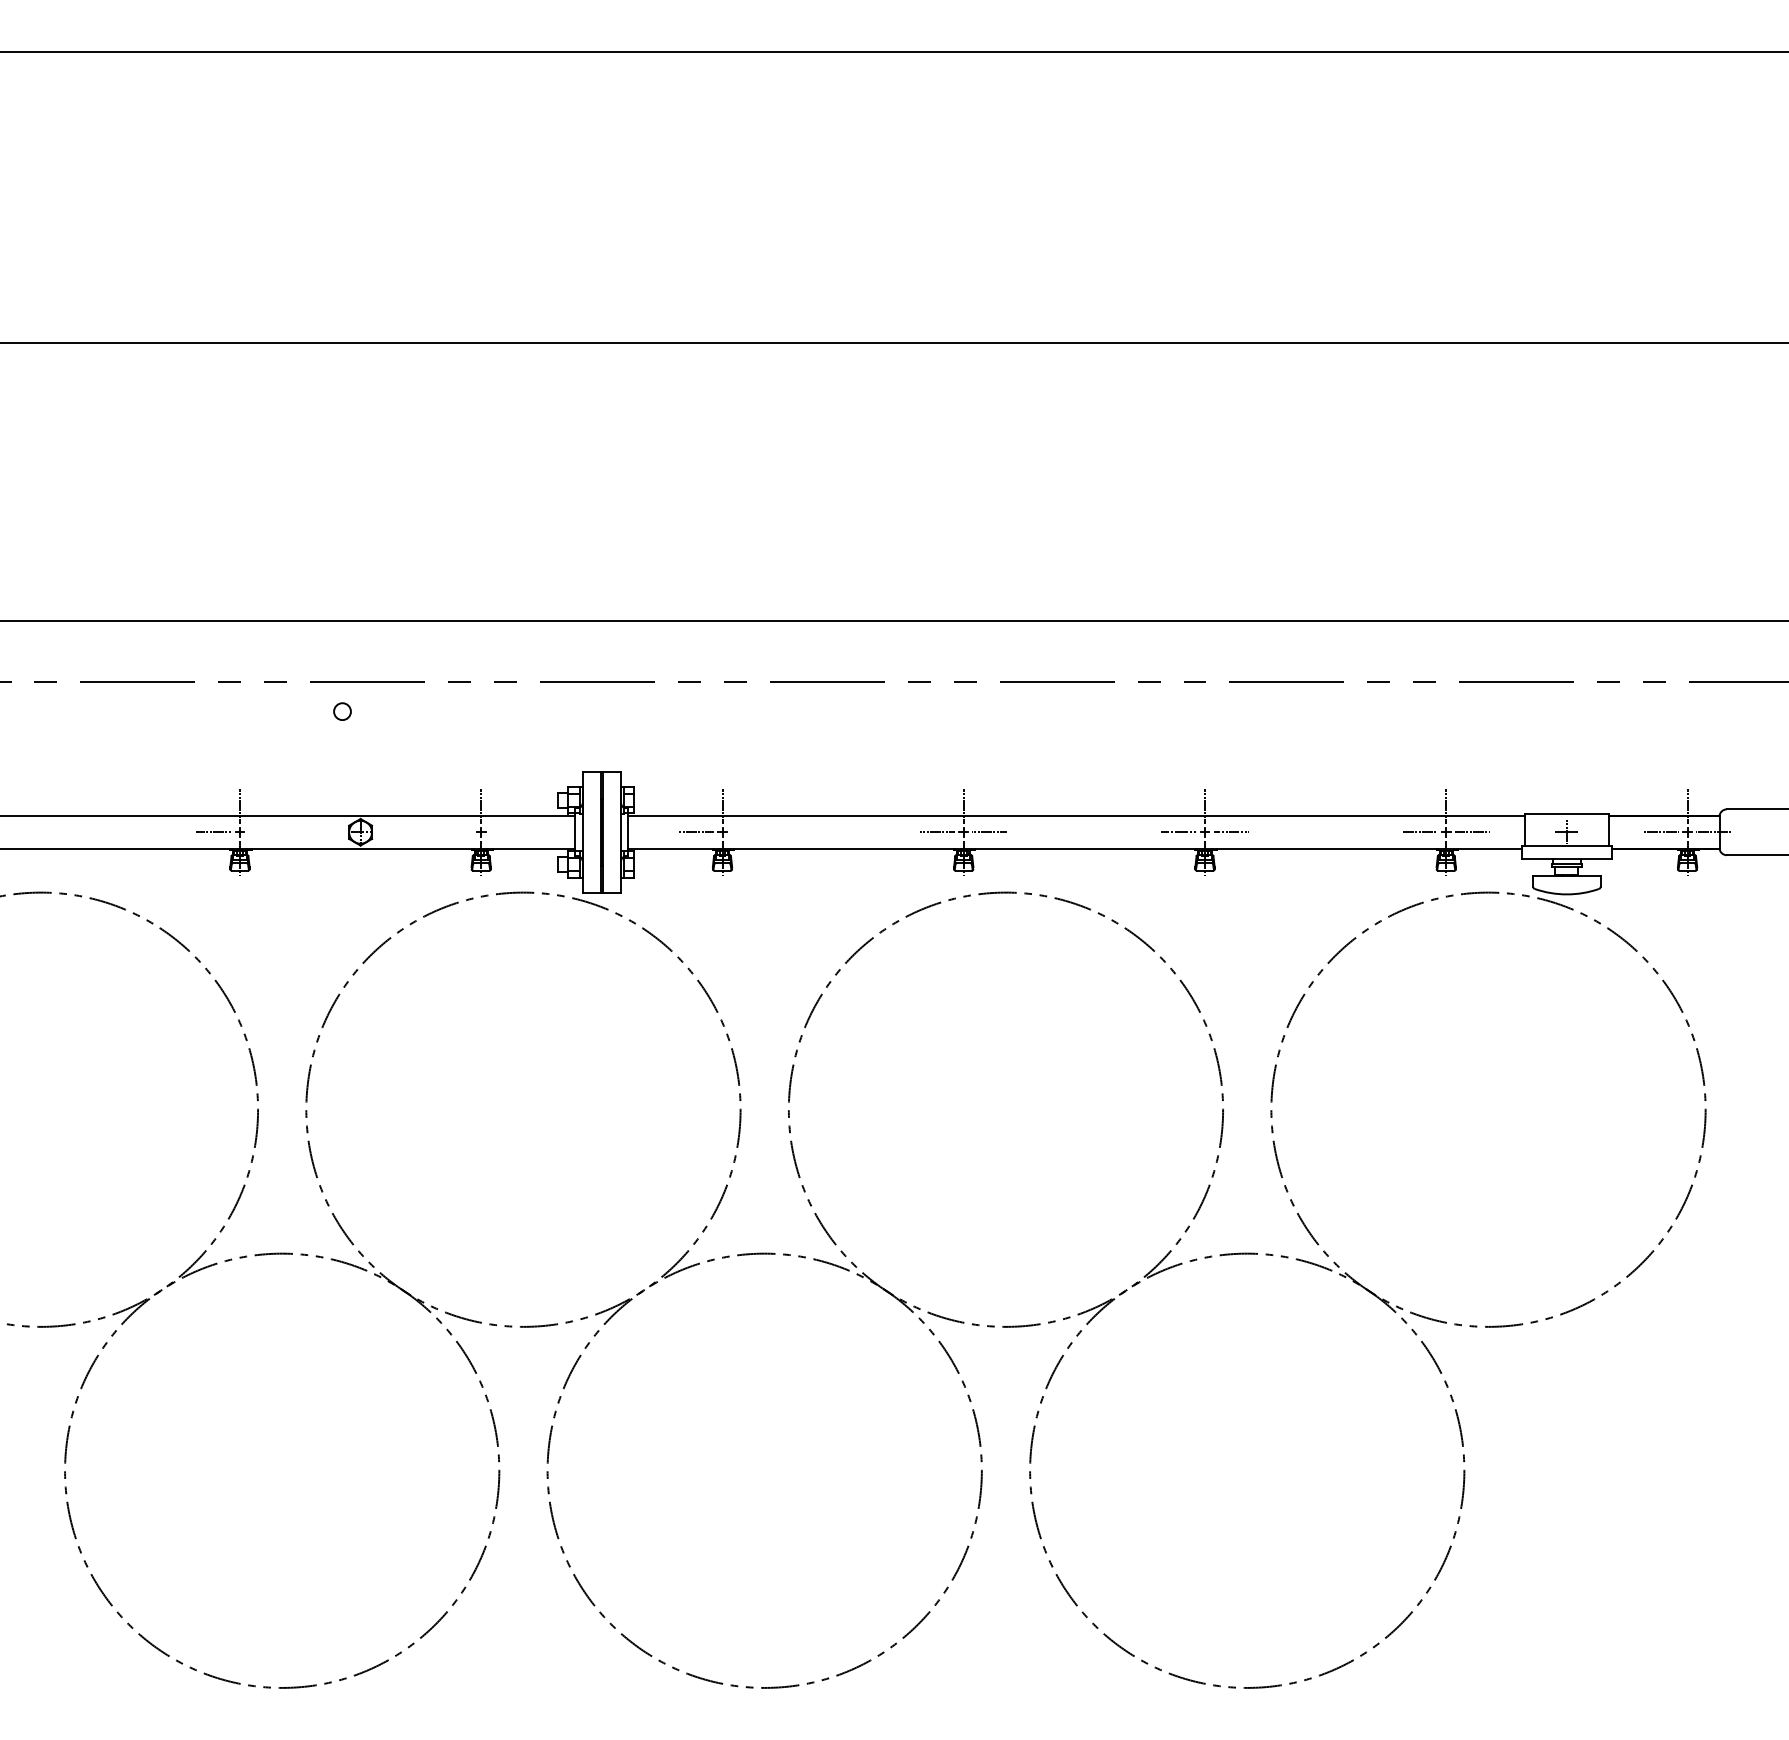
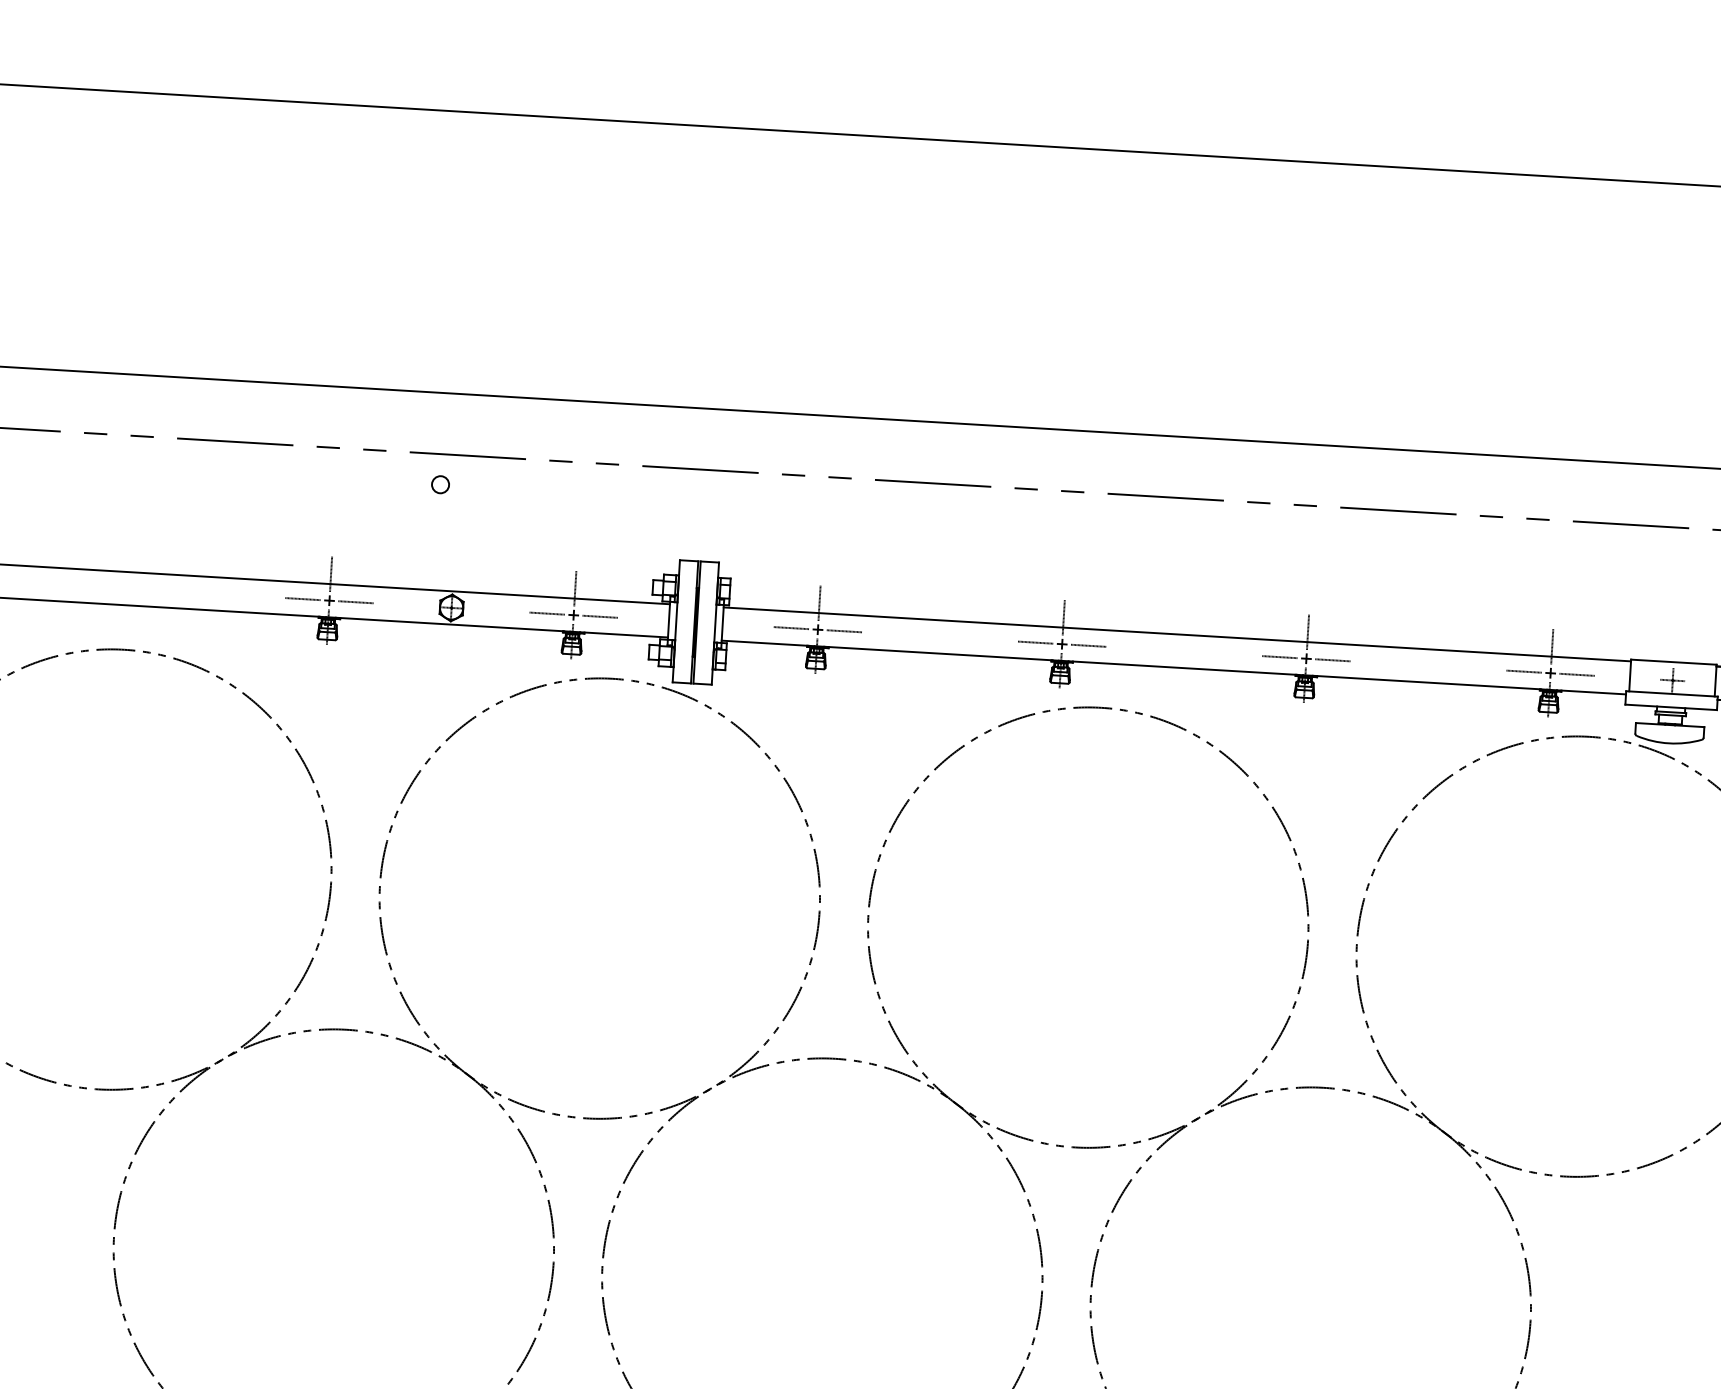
line: (265, 832) -> (355, 602), added
line: (454, 832) -> (546, 613), added
line: (506, 832) -> (599, 616), added
line: (748, 832) -> (844, 631), added

